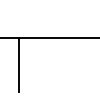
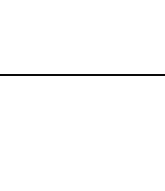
line: (19, 64) -> (16, 128), removed

